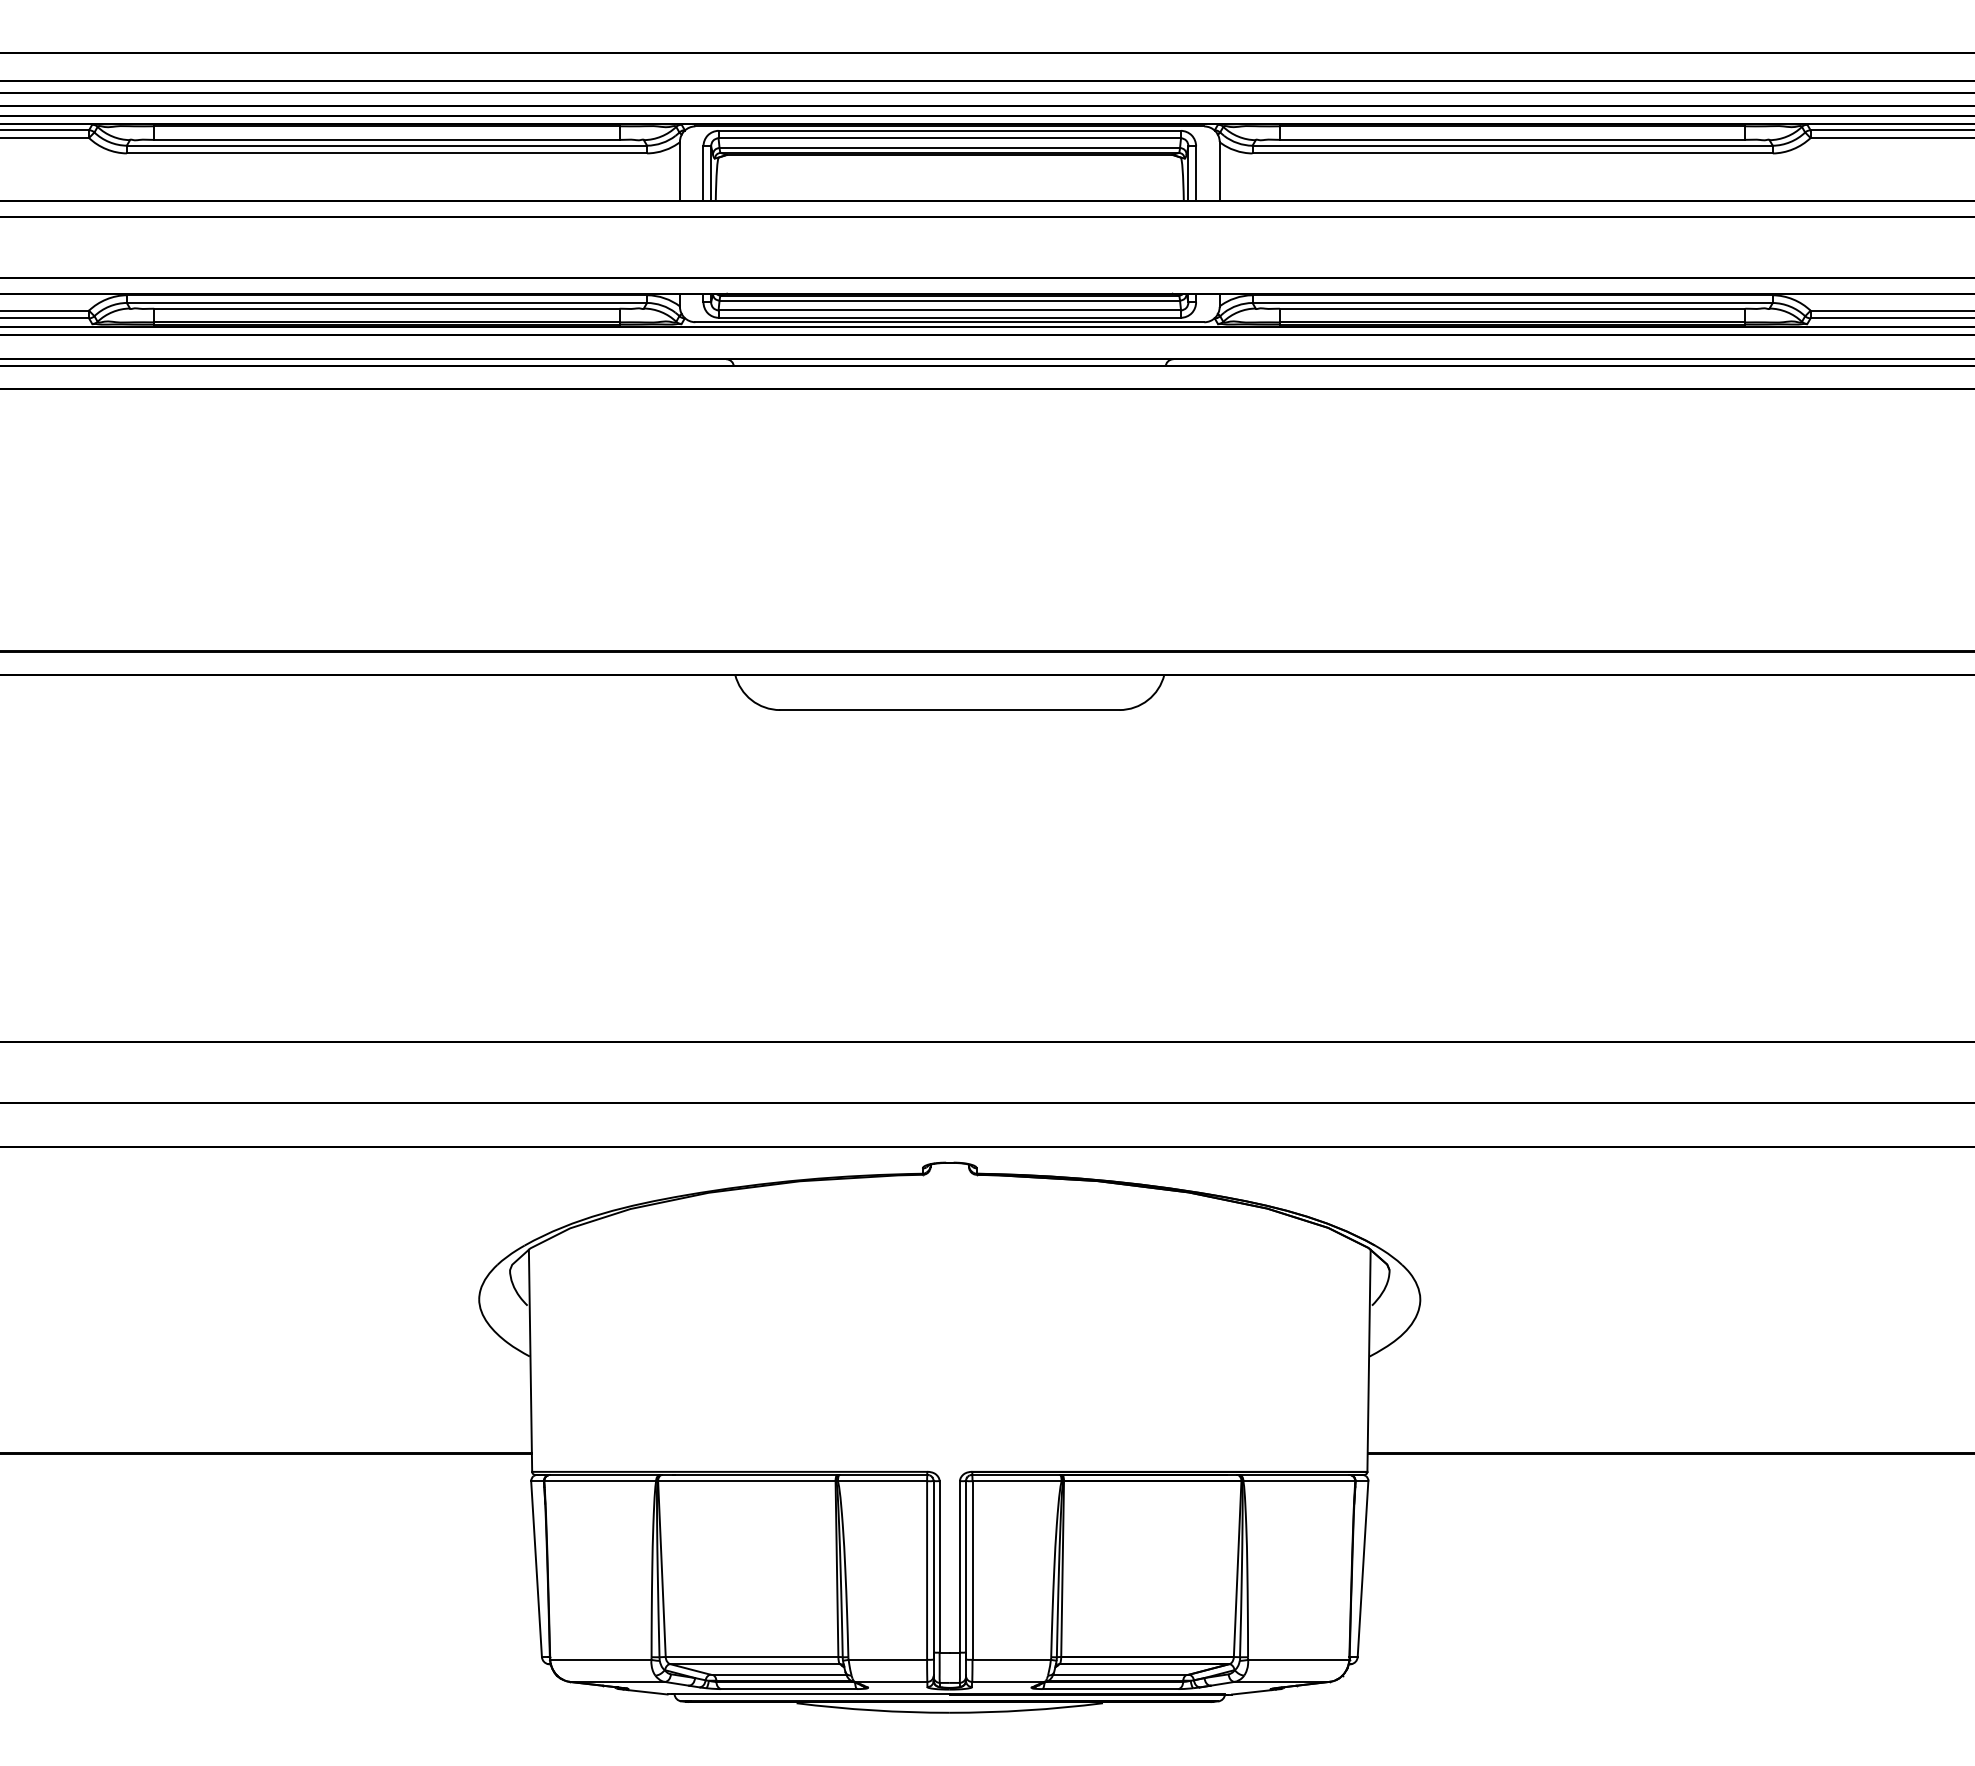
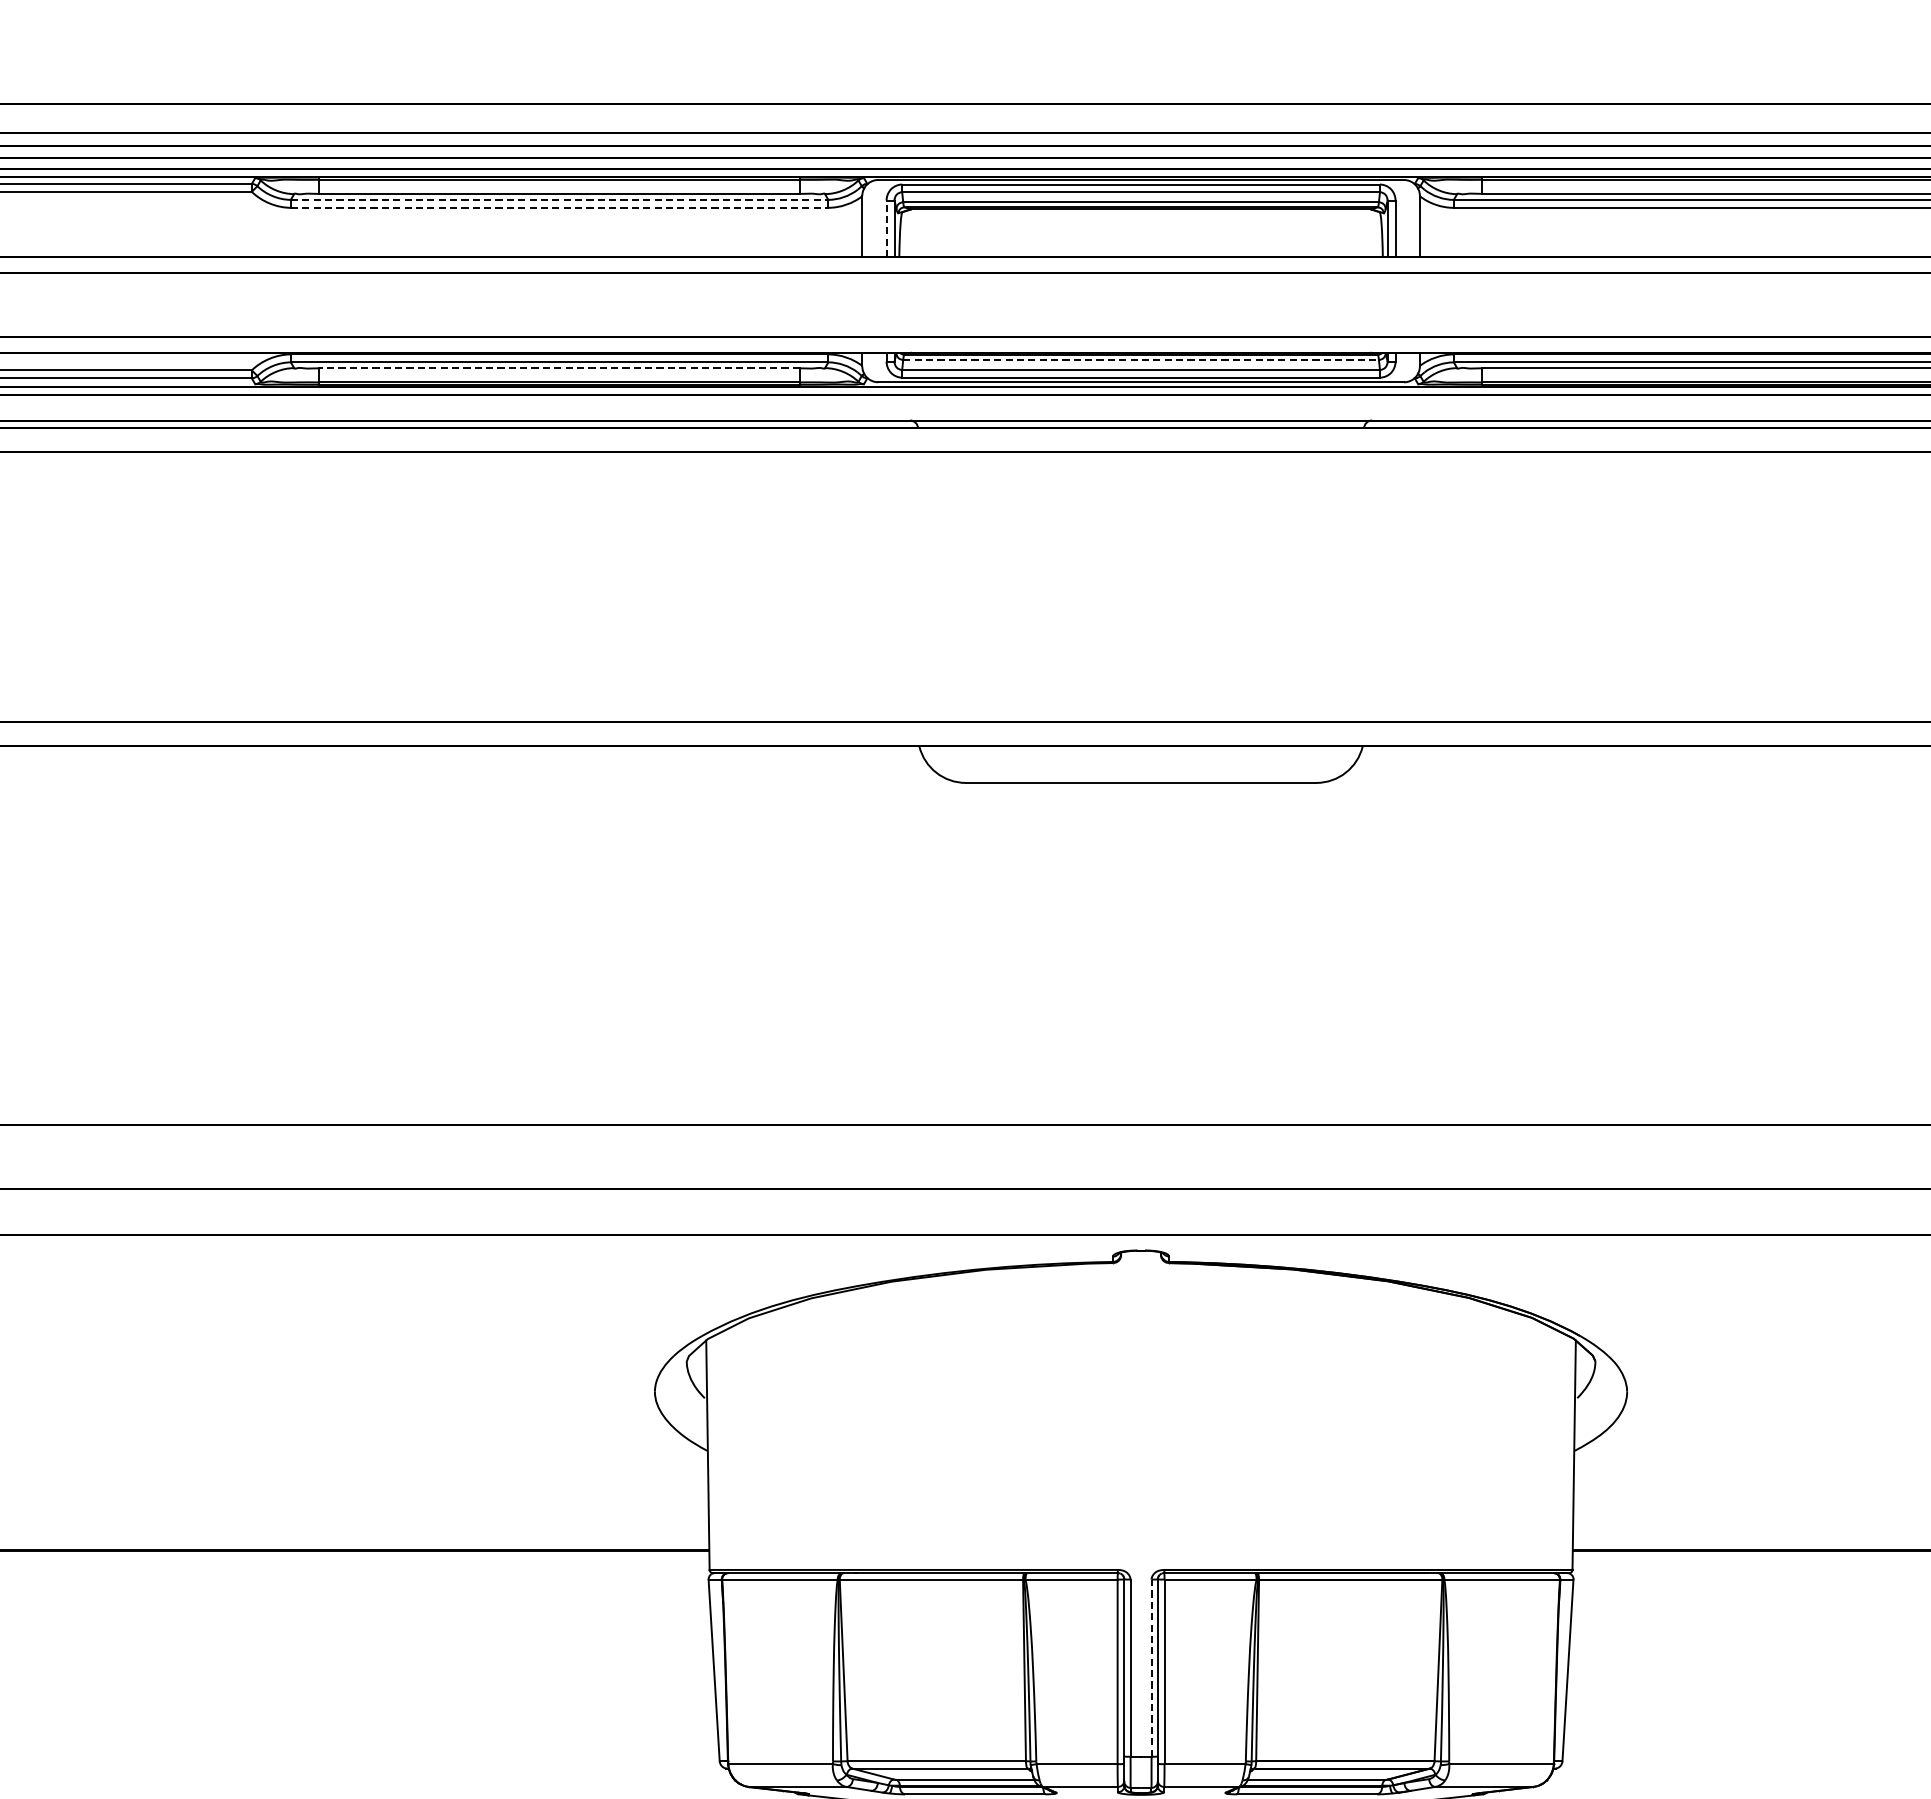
line: (387, 145) -> (560, 199), solid -> dashed
line: (387, 153) -> (560, 207), solid -> dashed
line: (703, 173) -> (886, 228), solid -> dashed
line: (950, 300) -> (1141, 359), solid -> dashed
line: (386, 308) -> (559, 368), solid -> dashed
line: (959, 1566) -> (1151, 1667), solid -> dashed

